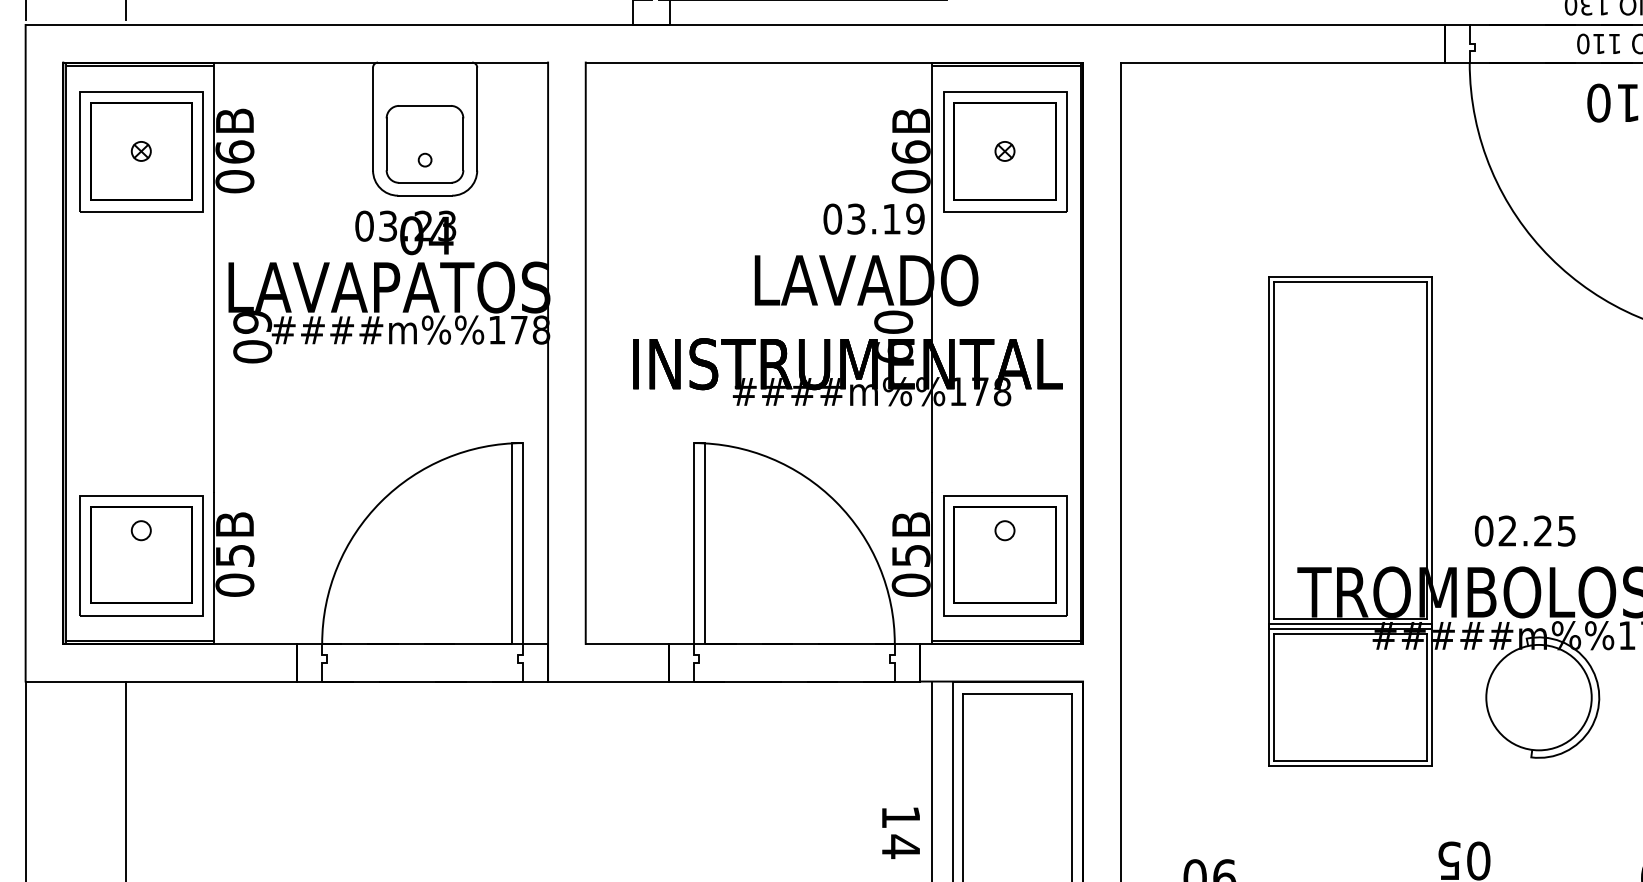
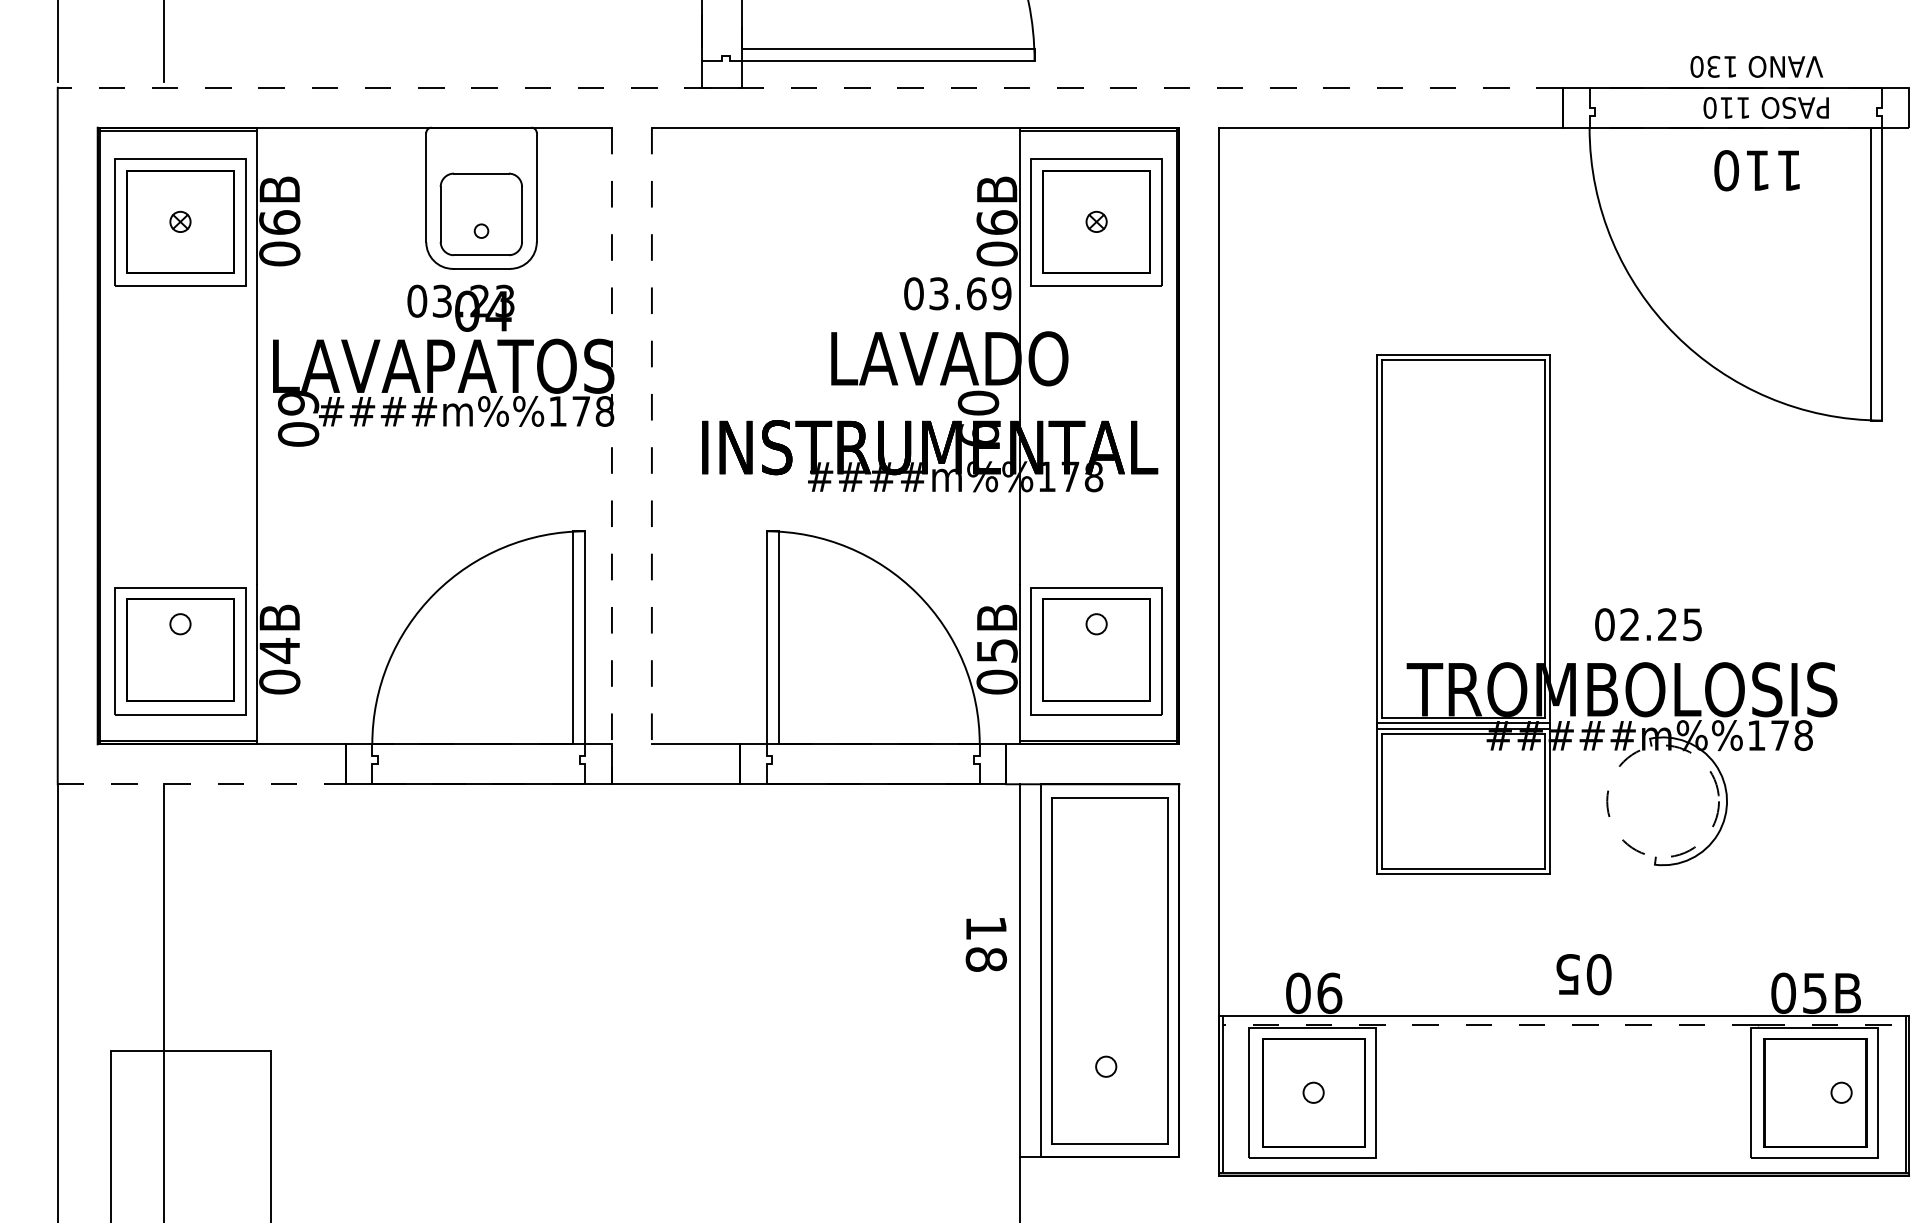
line: (735, 24) -> (810, 87), solid -> dashed
text: (891, 218) -> (976, 293), 03.19 -> 03.69
line: (585, 353) -> (651, 436), solid -> dashed
line: (547, 372) -> (611, 456), solid -> dashed
text: (234, 555) -> (279, 650), 05B -> 04B
line: (161, 681) -> (201, 784), solid -> dashed
circle: (1539, 697) -> (1663, 801), solid -> dashed
text: (900, 846) -> (985, 959), 14 -> 18

